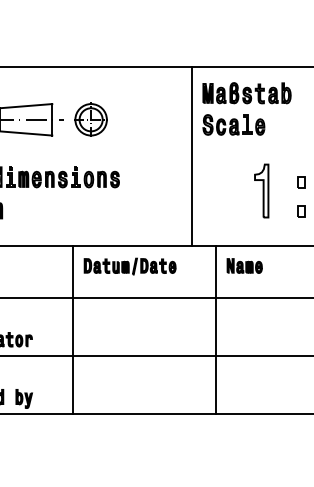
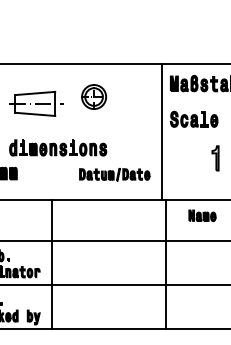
part: (90, 119) -> (93, 96), moved
part: (233, 124) -> (193, 118), moved
part: (261, 190) -> (215, 158), size x0.6
part: (129, 266) -> (114, 174), moved
line: (73, 329) -> (52, 264), moved
line: (216, 329) -> (166, 264), moved

